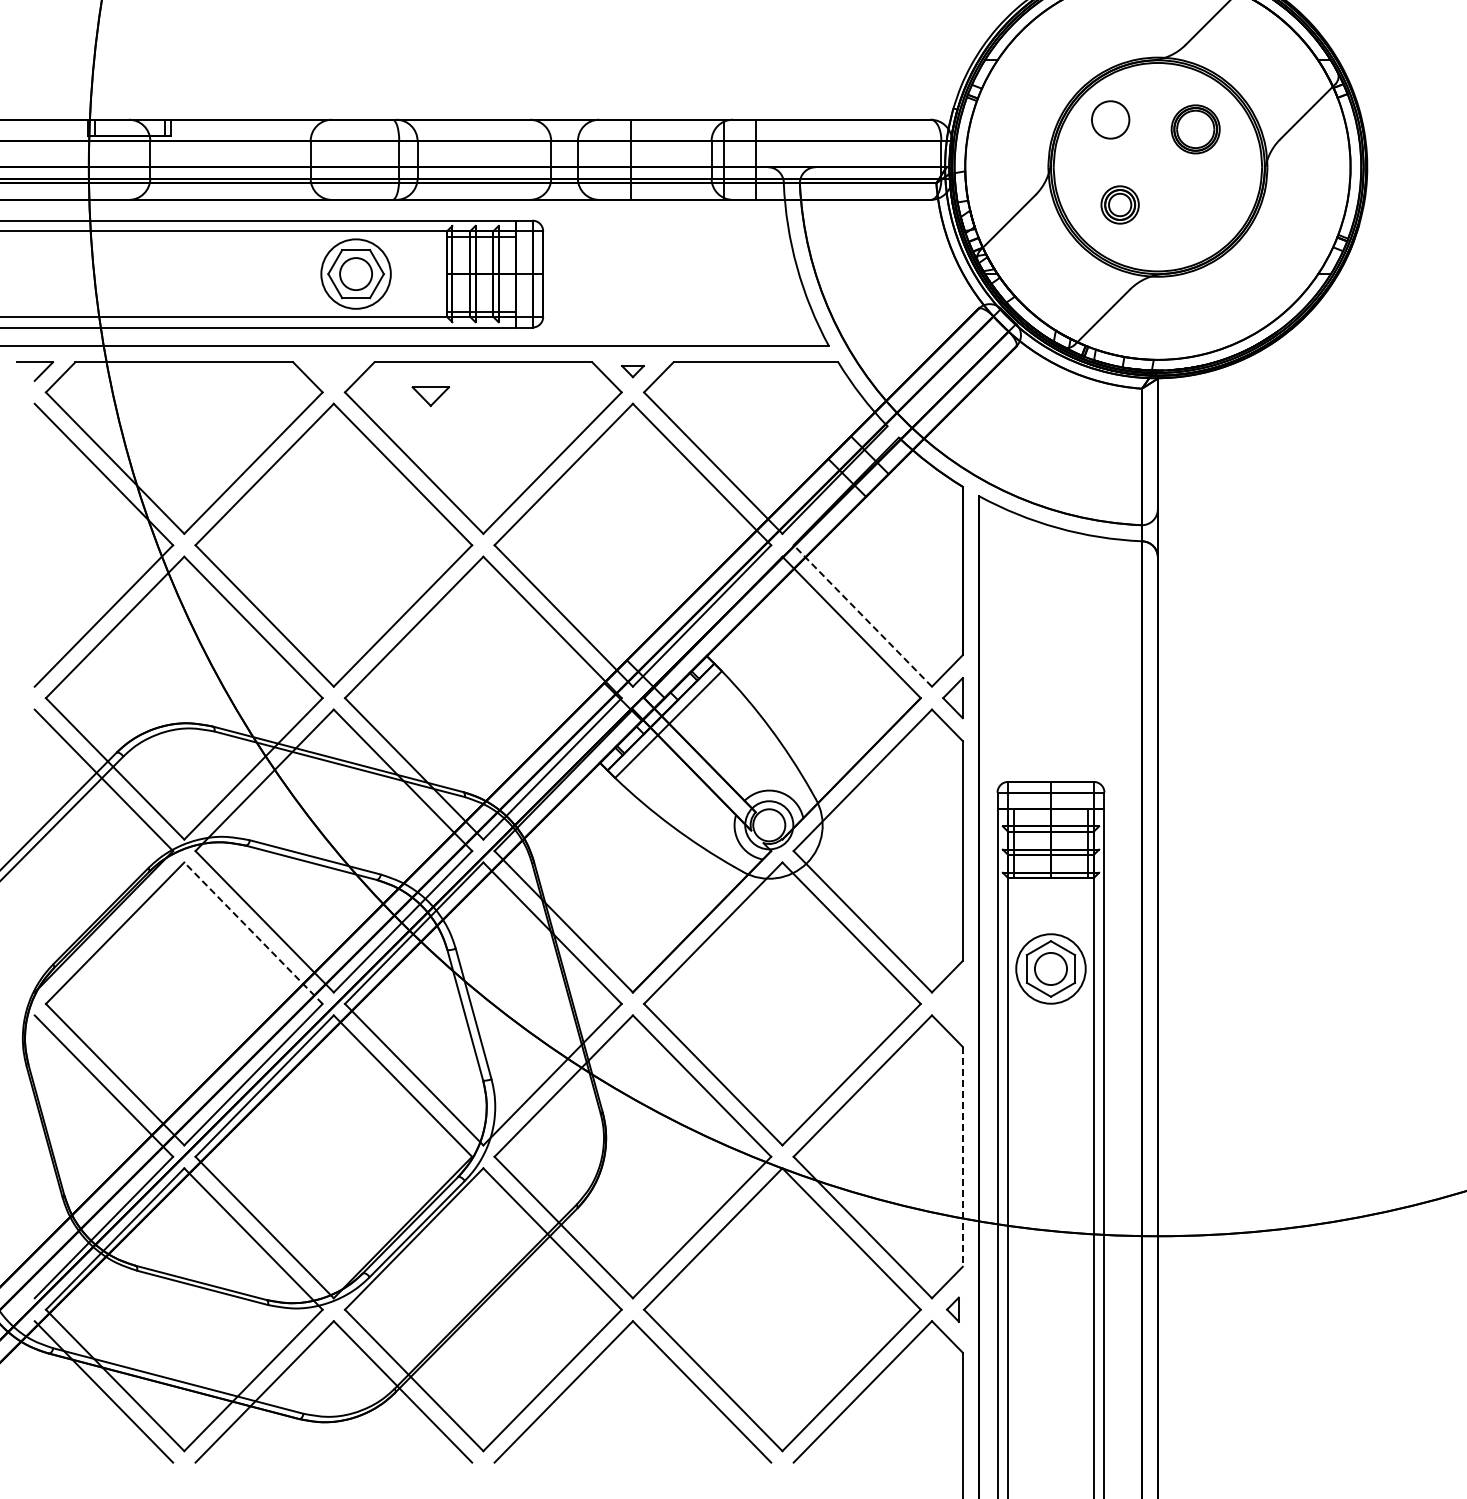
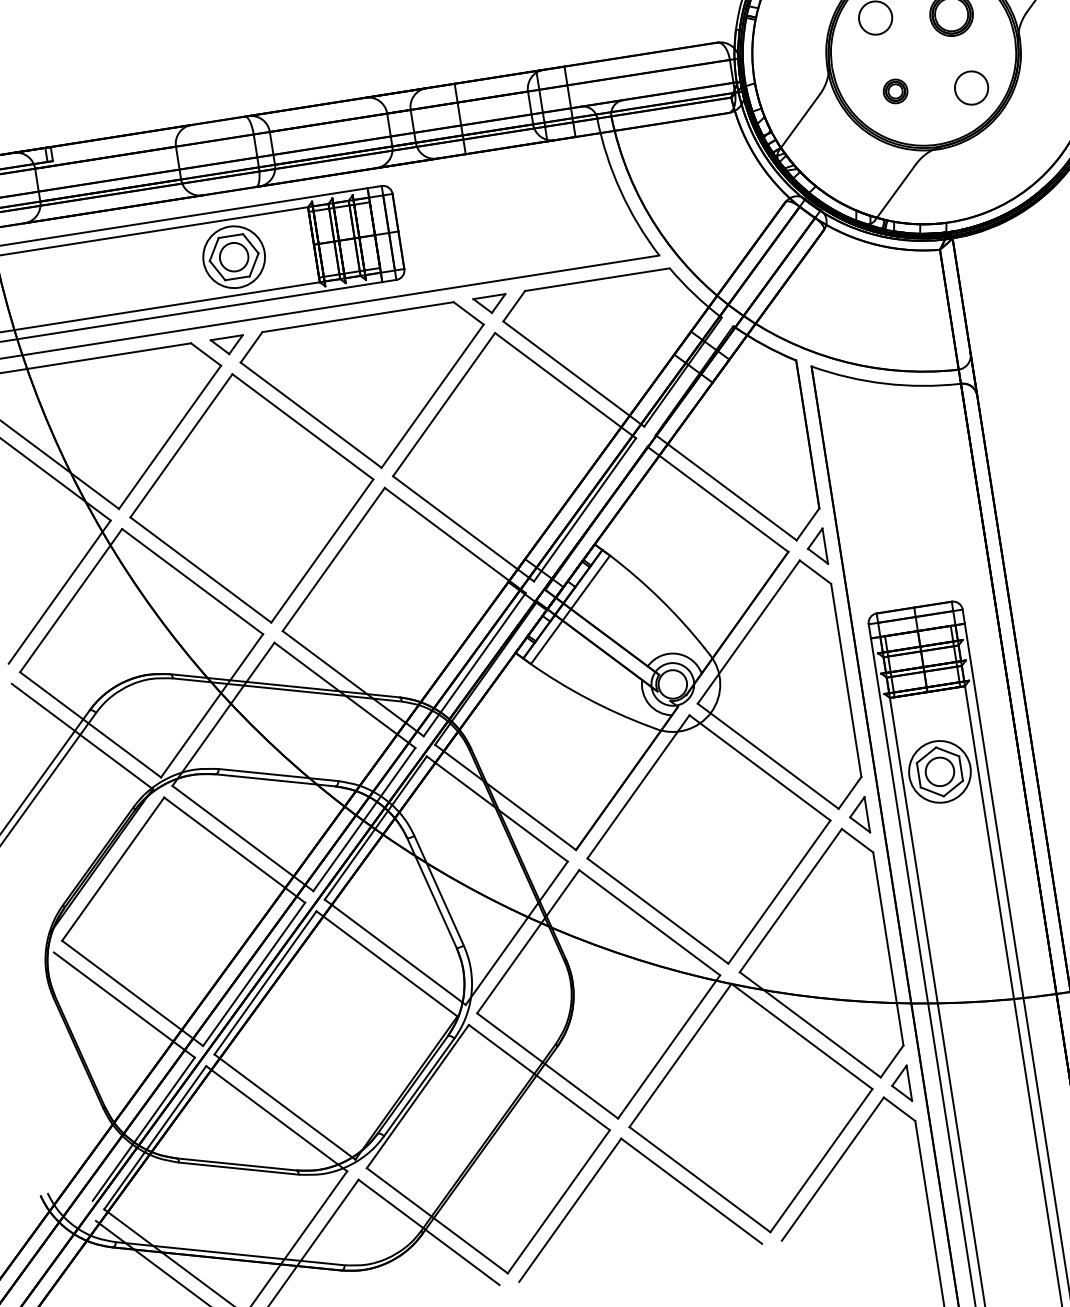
part: (1119, 204) -> (894, 91), size x0.71
circle: (1204, 213) -> (970, 87), added
part: (632, 371) -> (490, 304), size x1.67
part: (430, 396) -> (227, 345), moved
line: (862, 615) -> (725, 487), dashed -> solid
line: (253, 933) -> (234, 850), dashed -> solid
part: (952, 1003) -> (858, 815), added
line: (962, 1156) -> (888, 948), dashed -> solid
part: (952, 1309) -> (900, 1084), size x1.67

